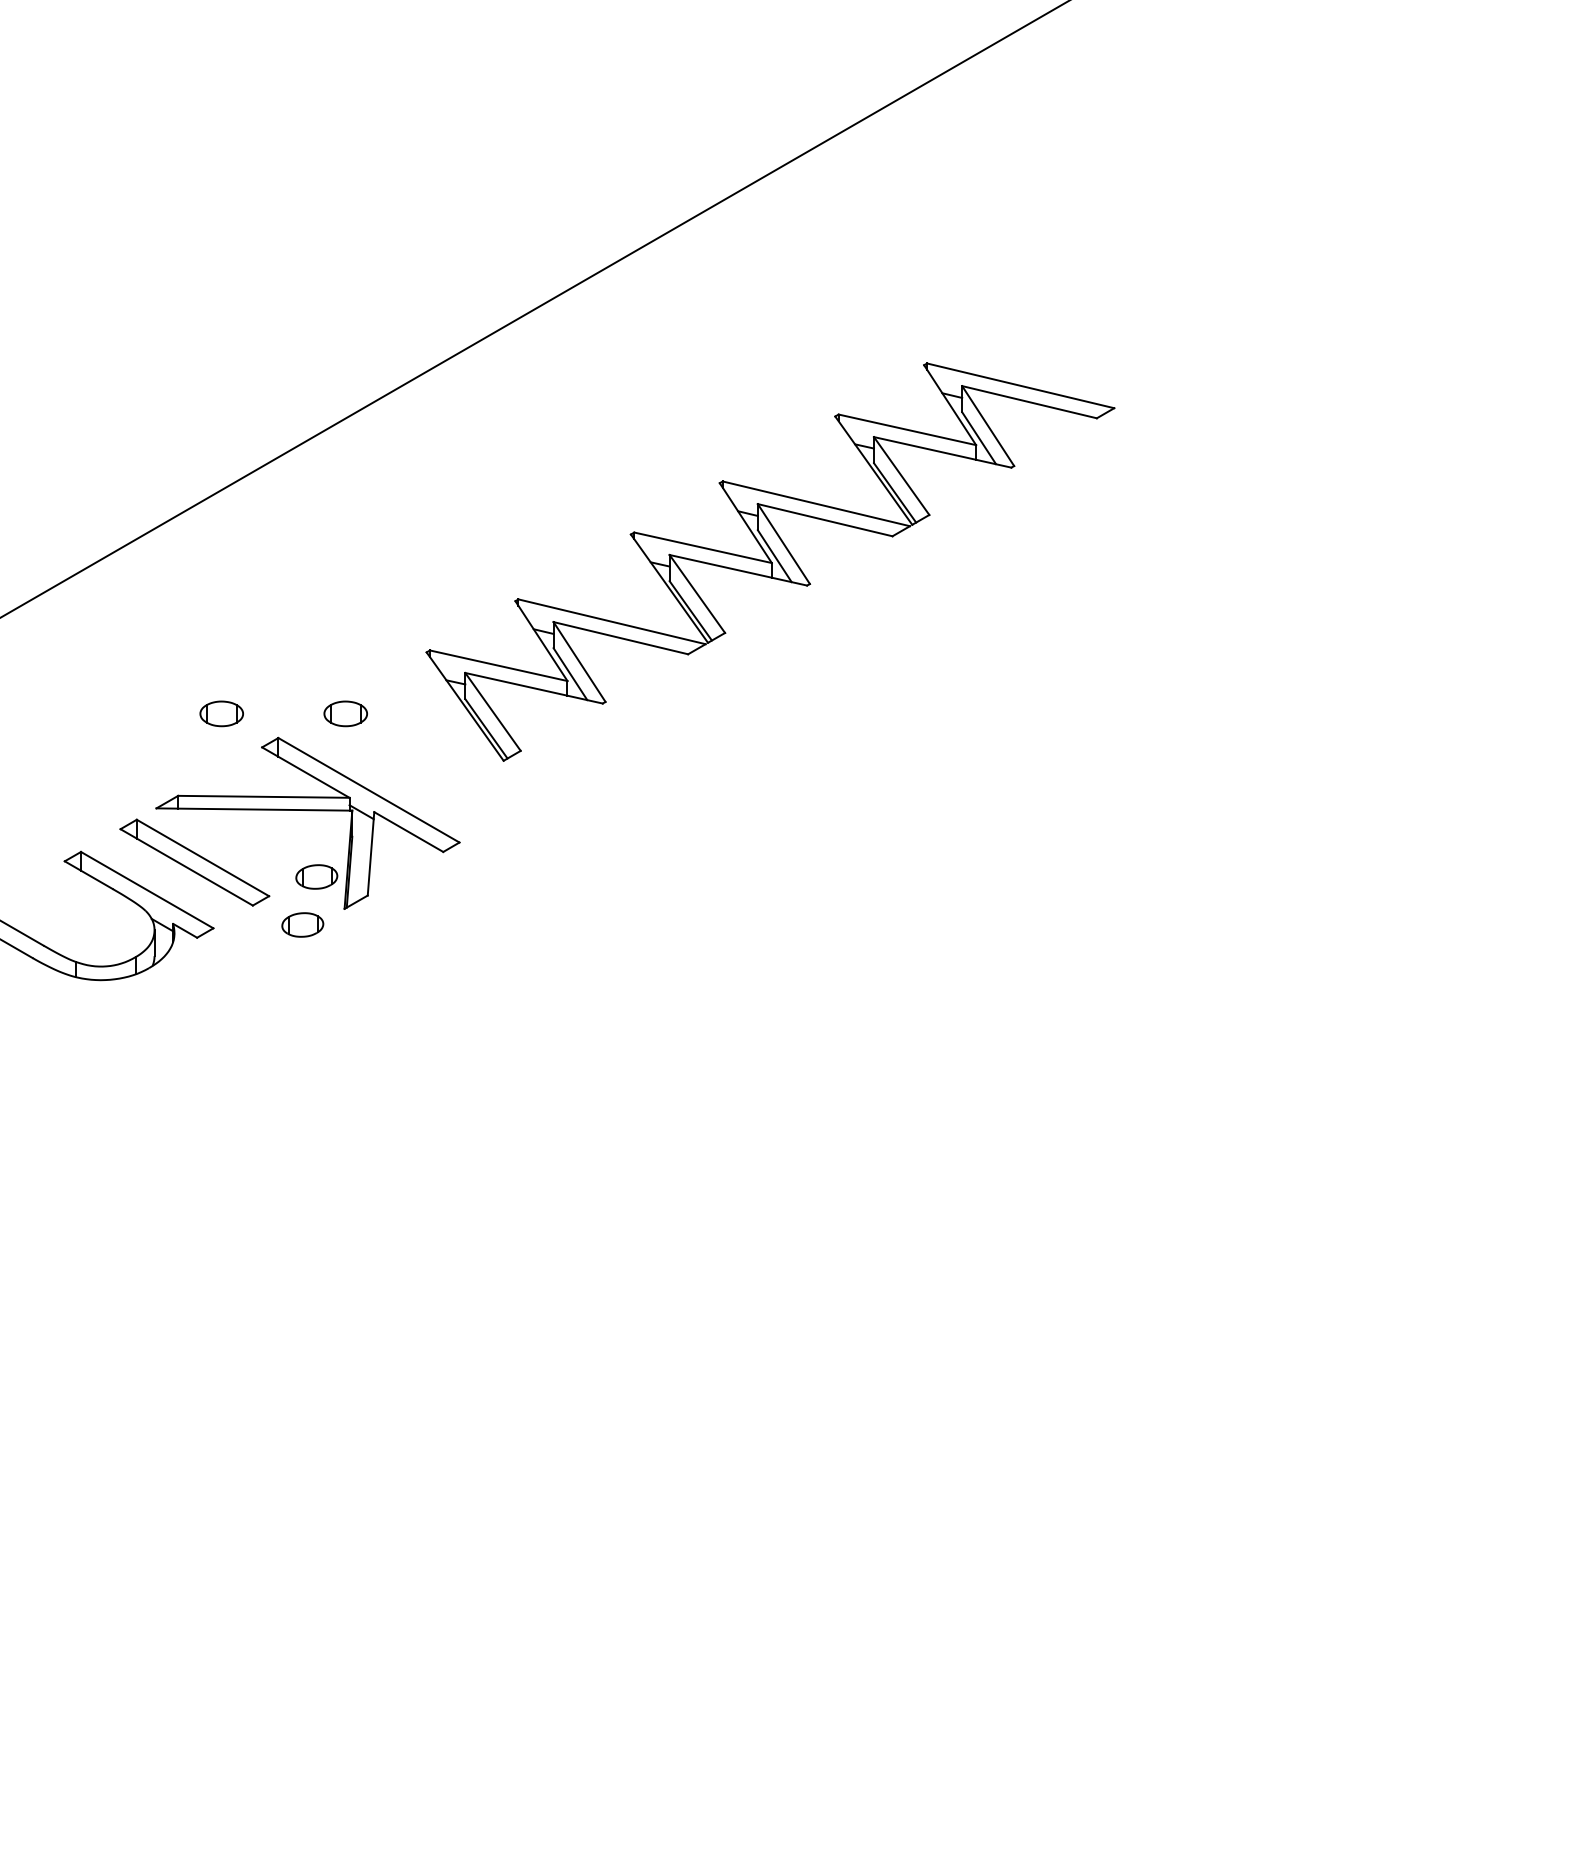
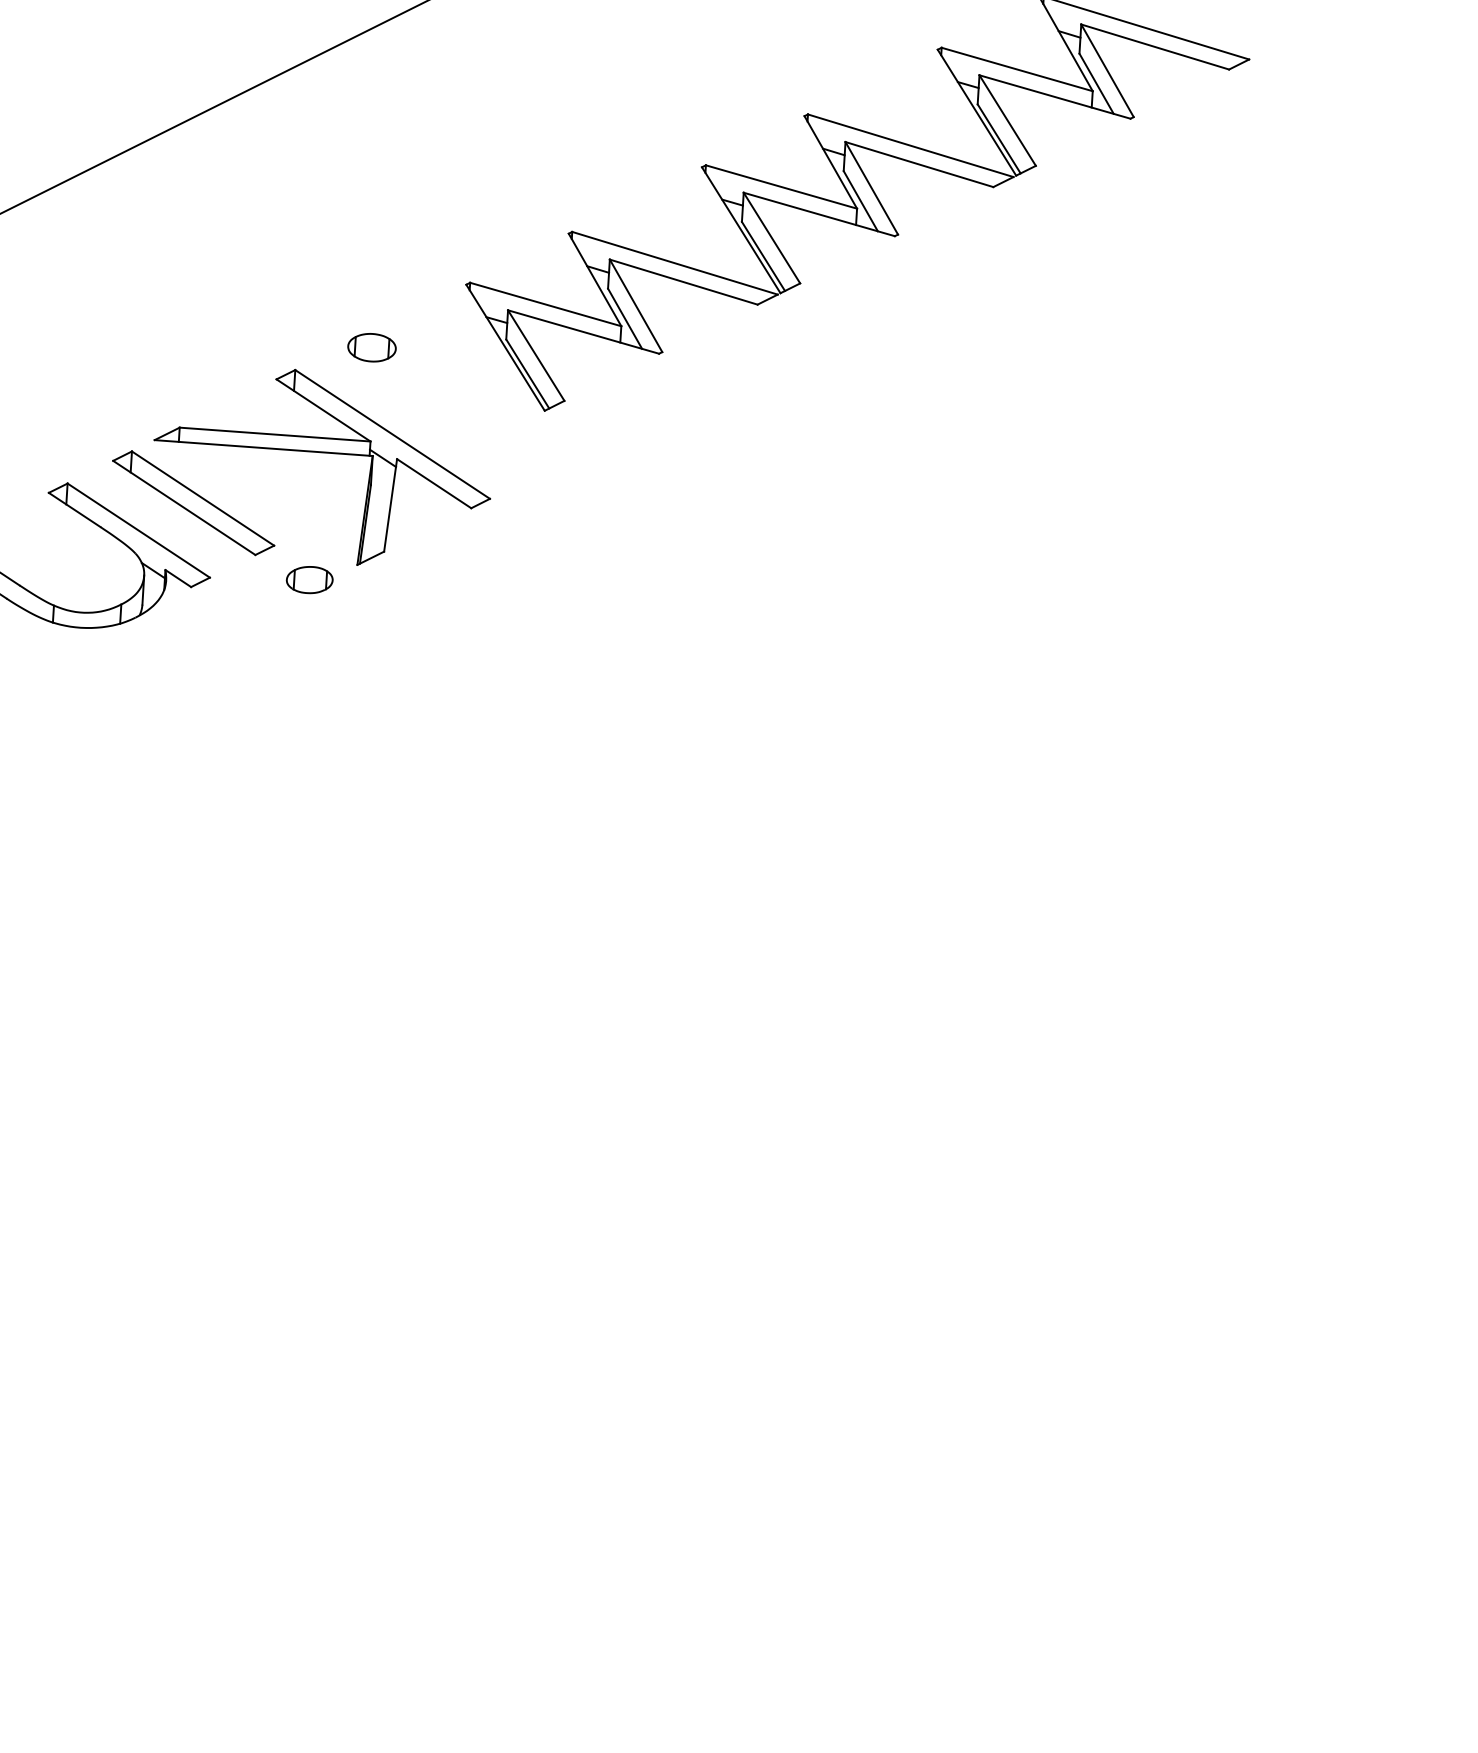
part: (221, 713) -> (233, 338), removed
part: (316, 876) -> (328, 526), removed

